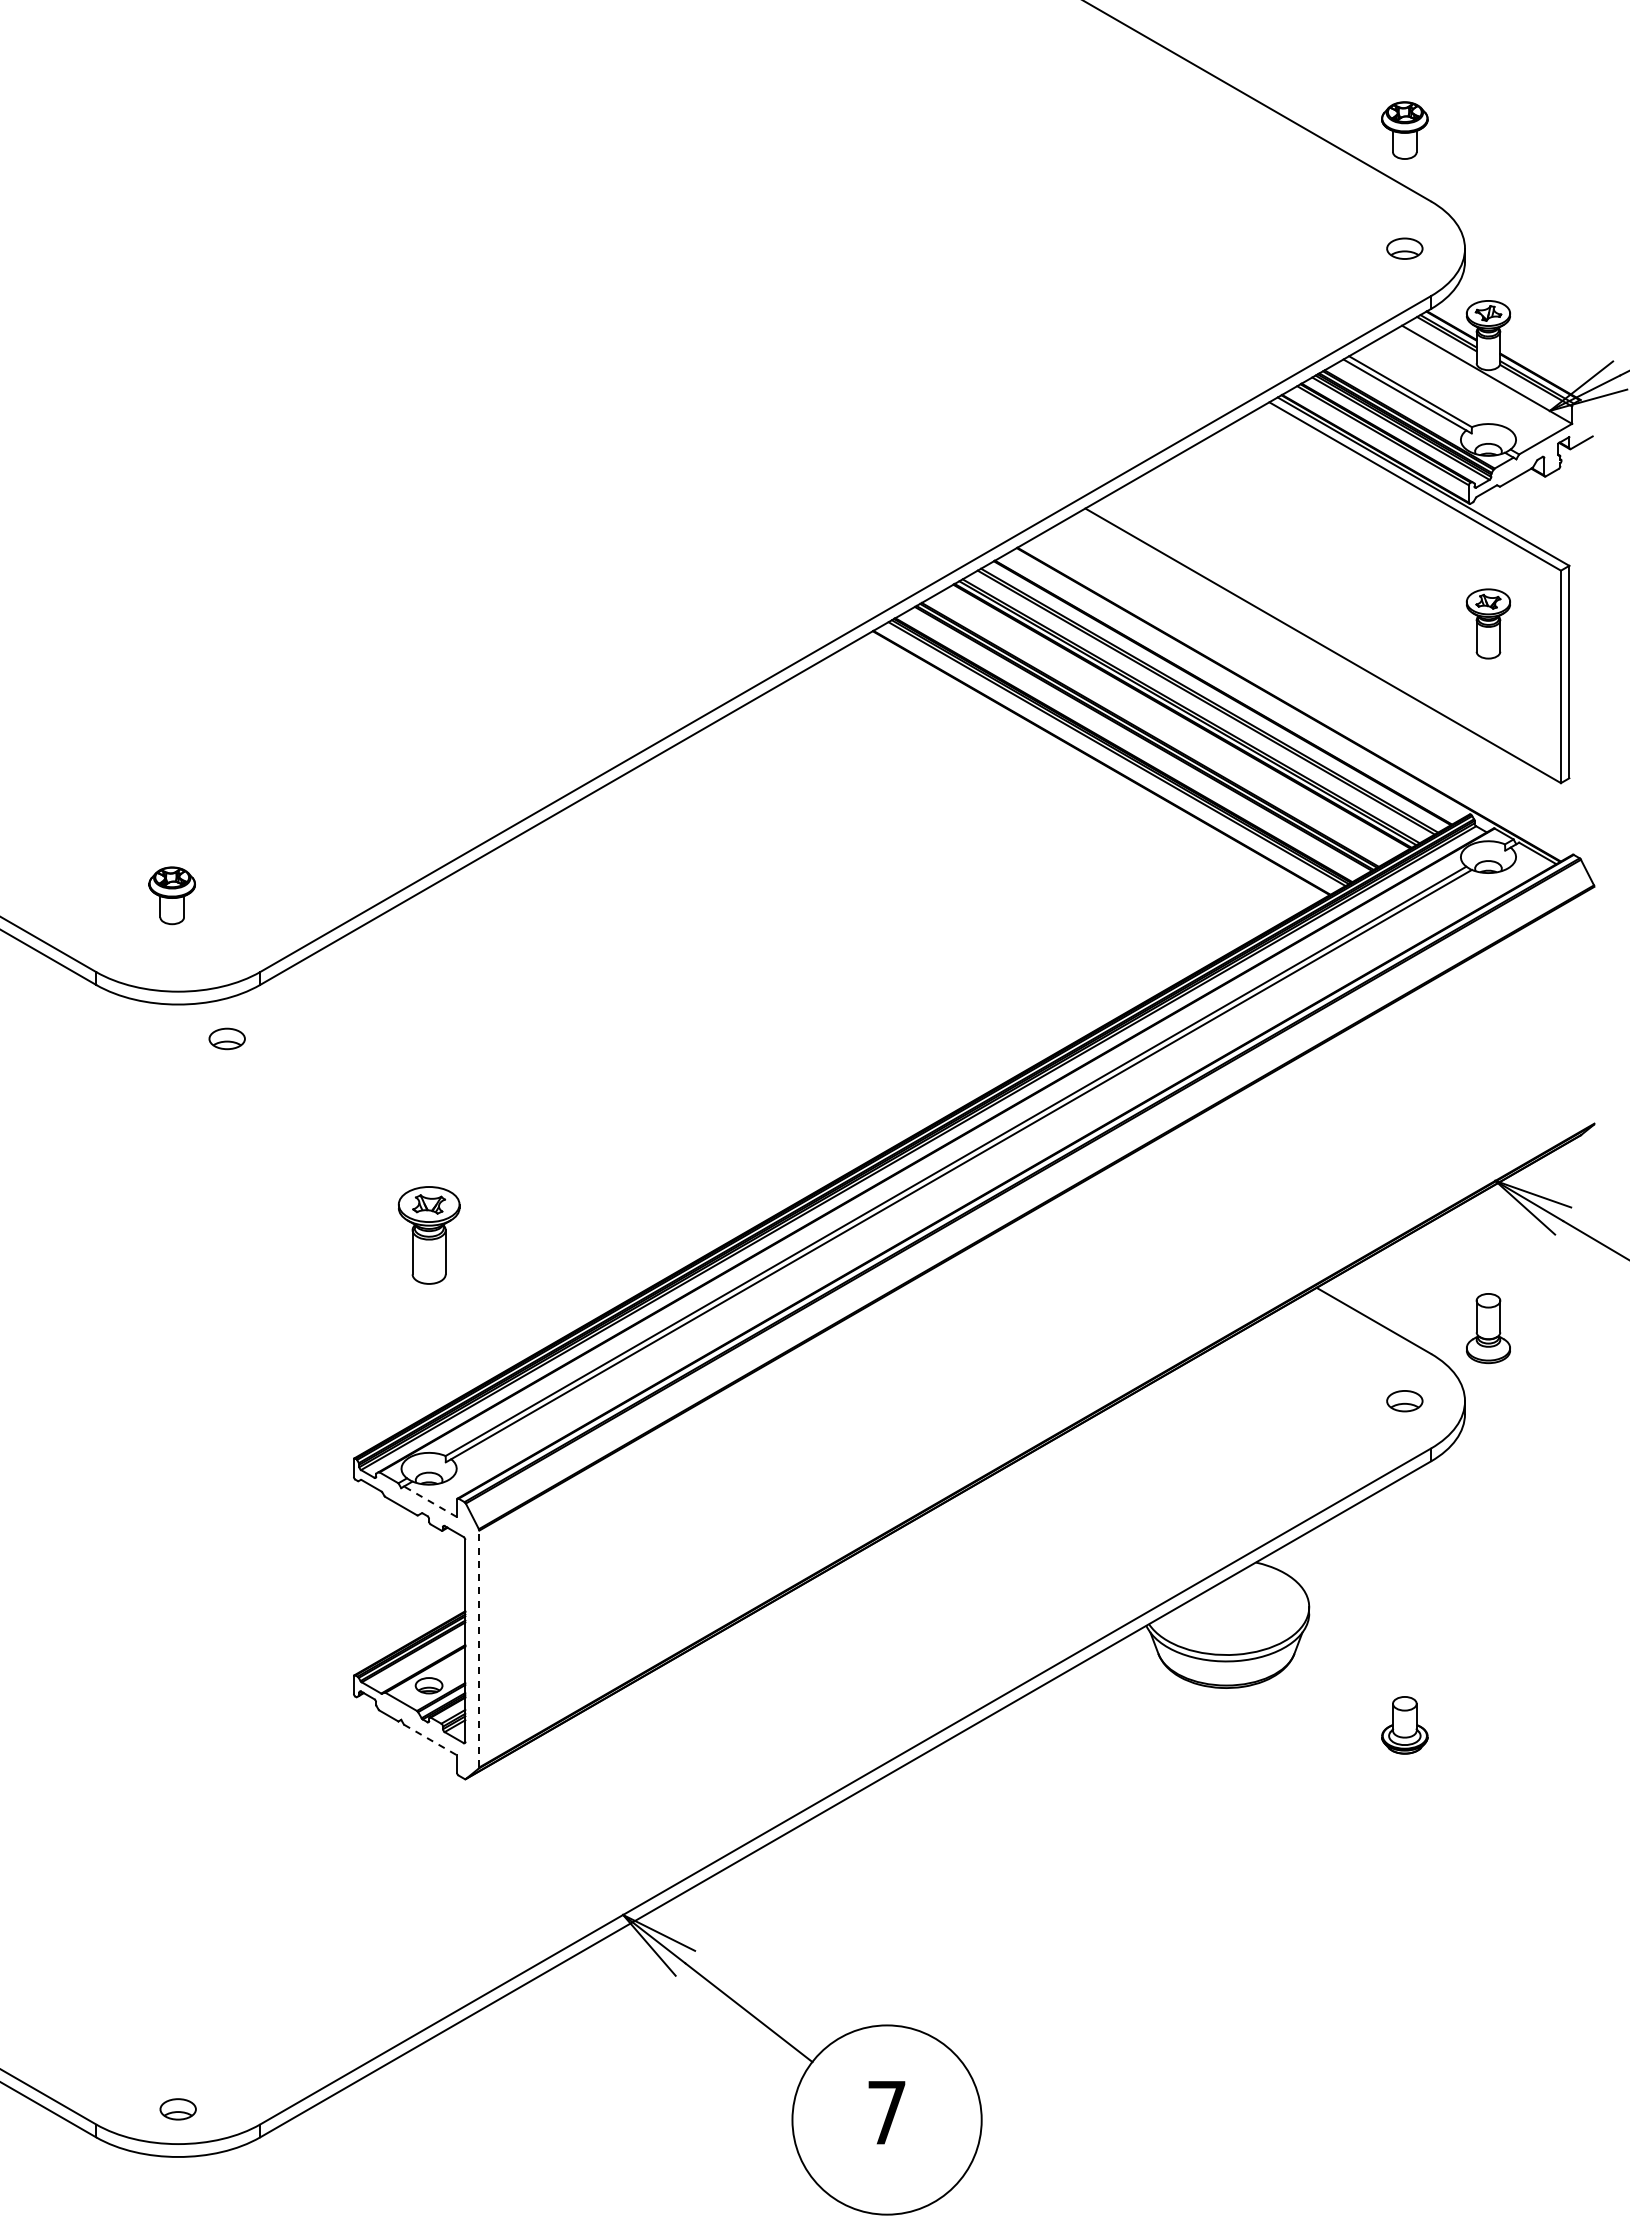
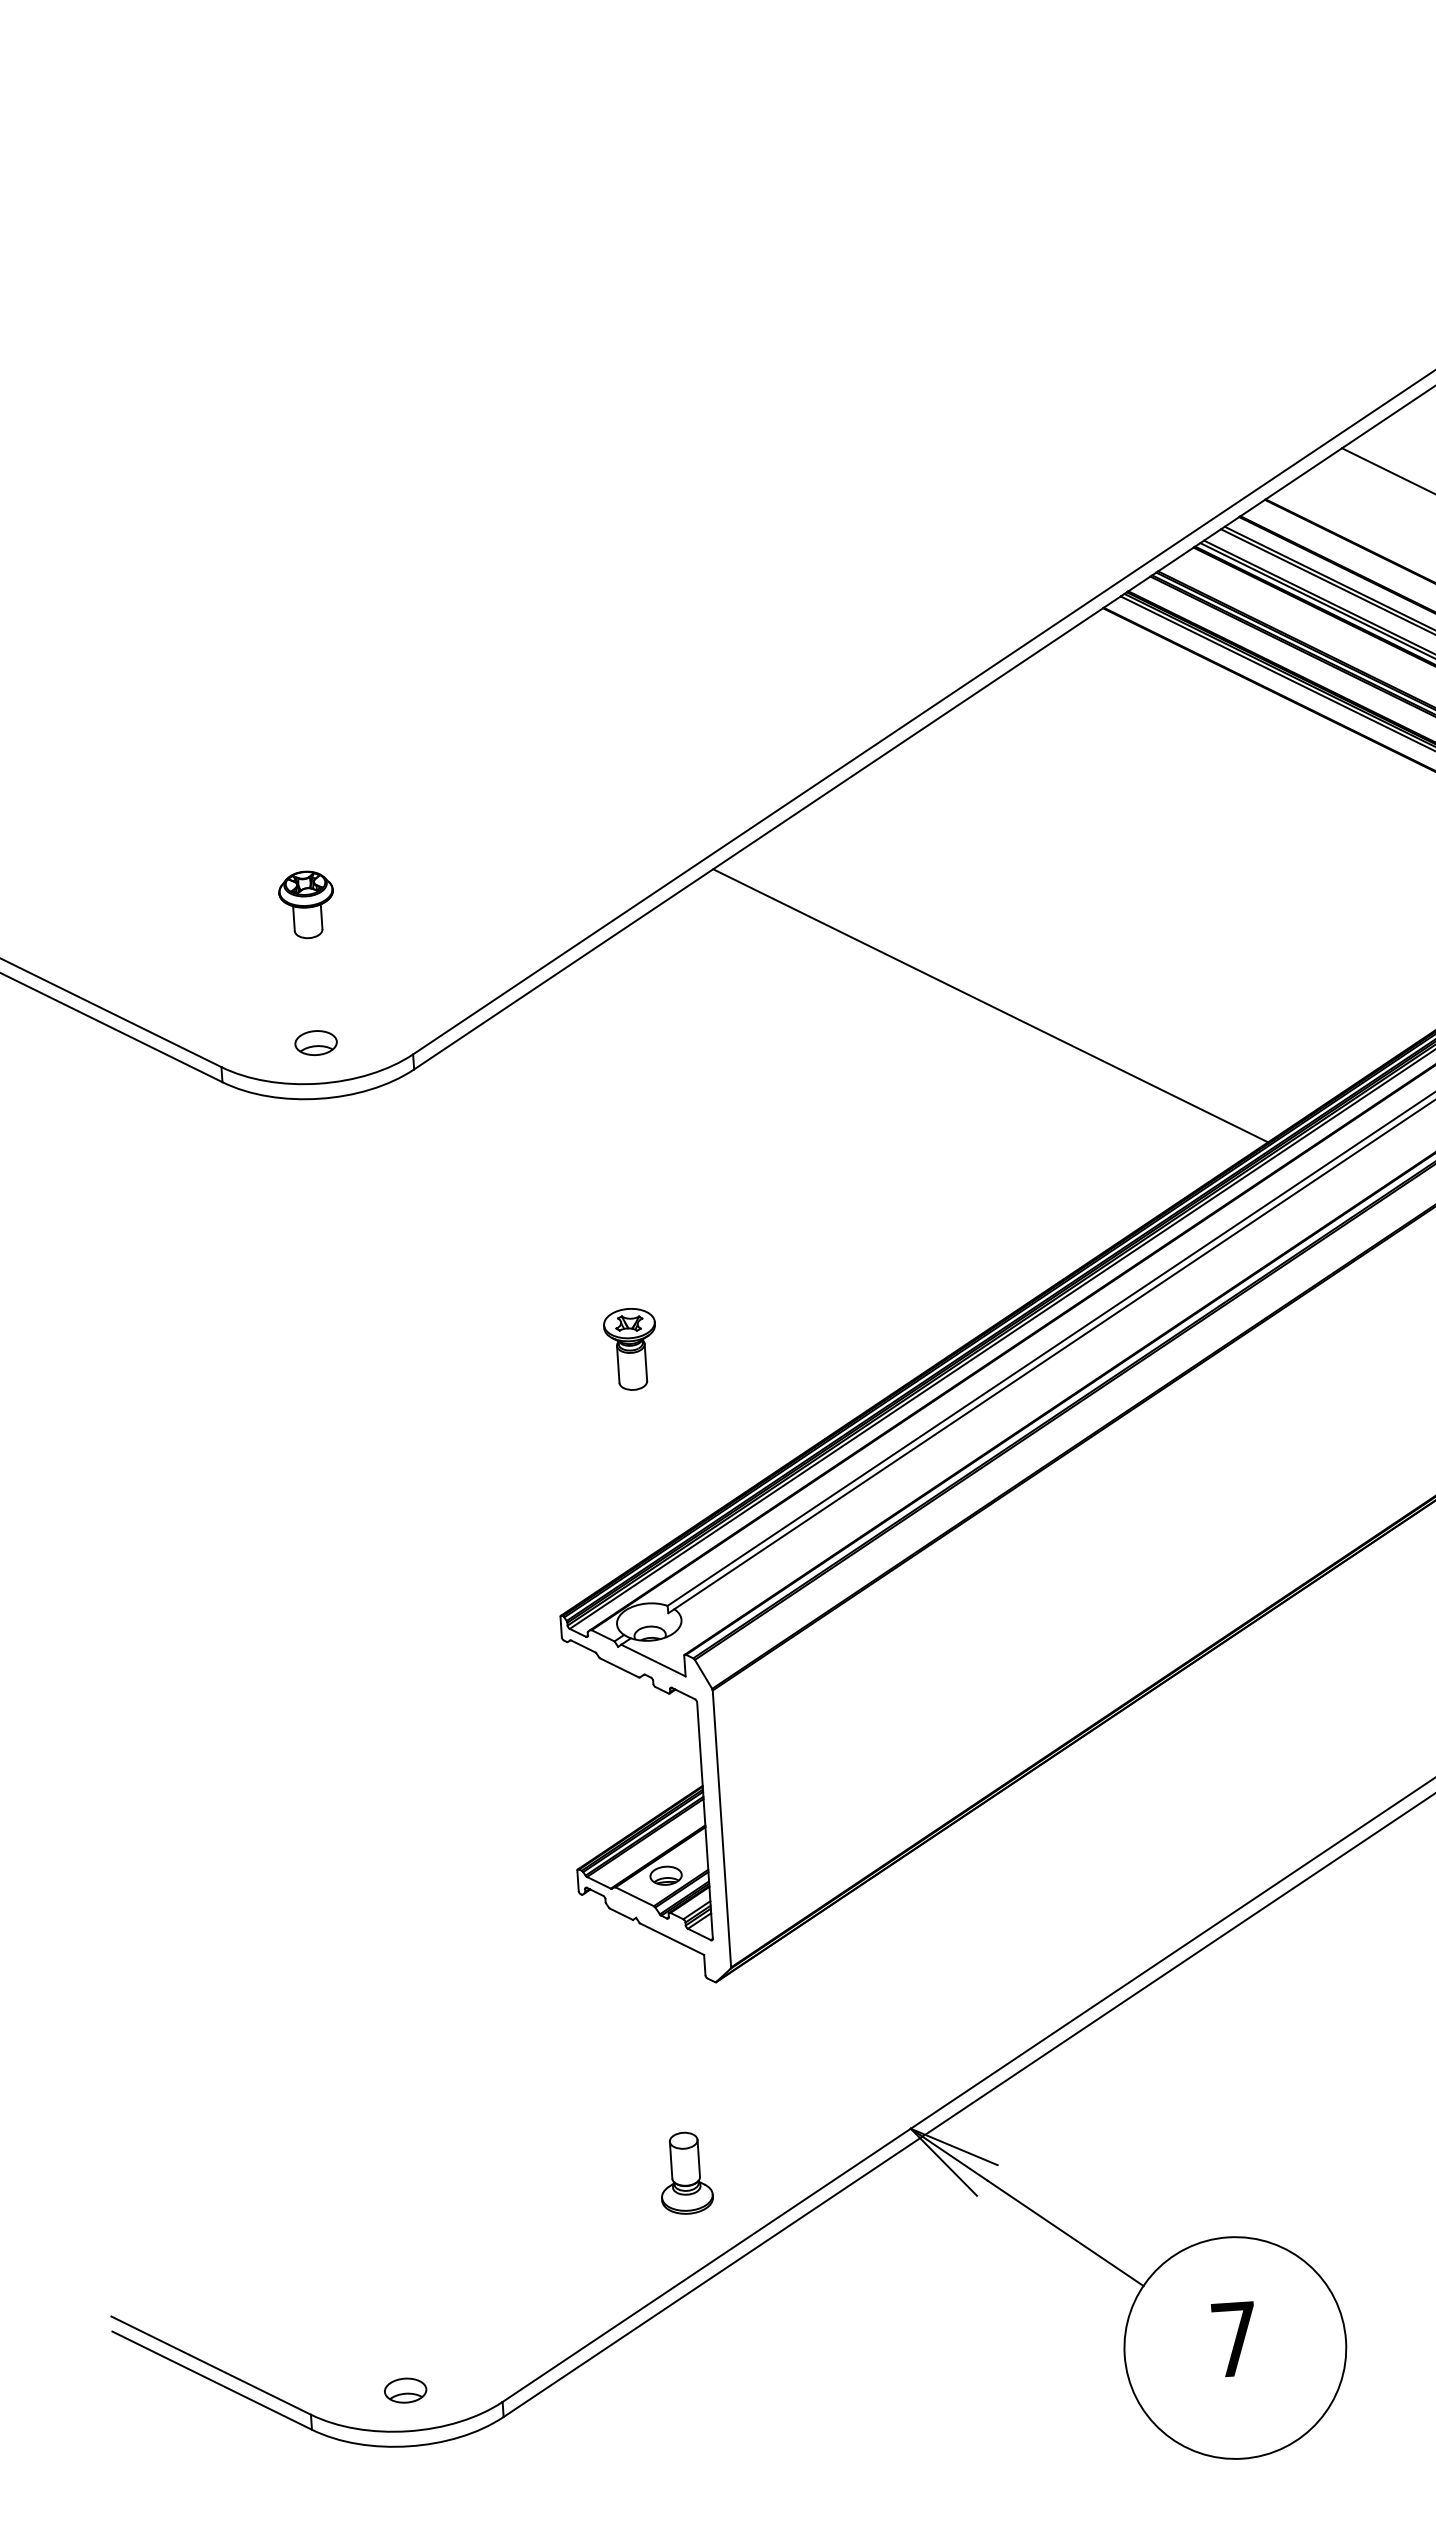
part: (171, 895) -> (306, 904), moved
line: (754, 963) -> (990, 1005), added
part: (226, 1038) -> (315, 1042), moved
part: (428, 1235) -> (630, 1349), size x0.71
line: (430, 1501) -> (653, 1660), dashed -> solid
line: (479, 1648) -> (722, 1828), dashed -> solid
line: (430, 1740) -> (671, 1939), dashed -> solid
part: (428, 1939) -> (685, 2172), added

